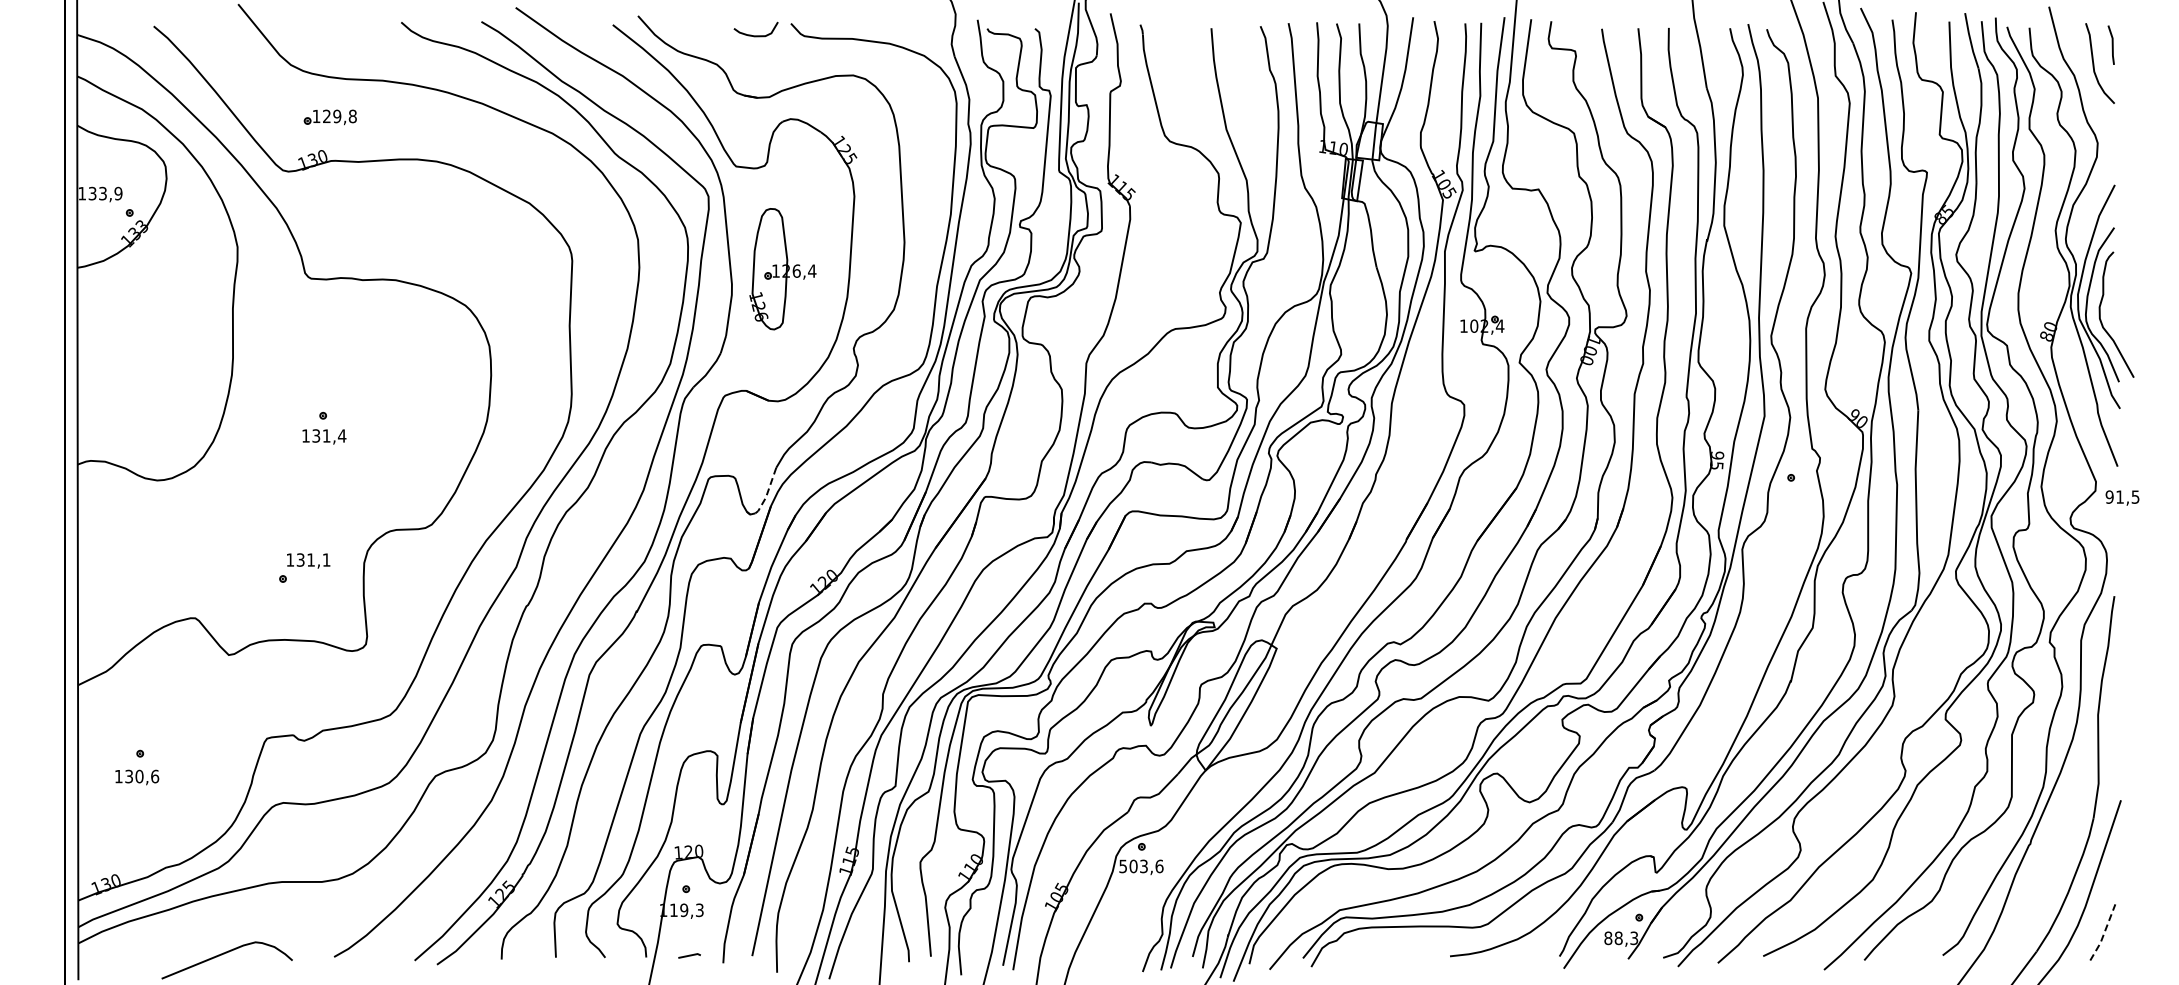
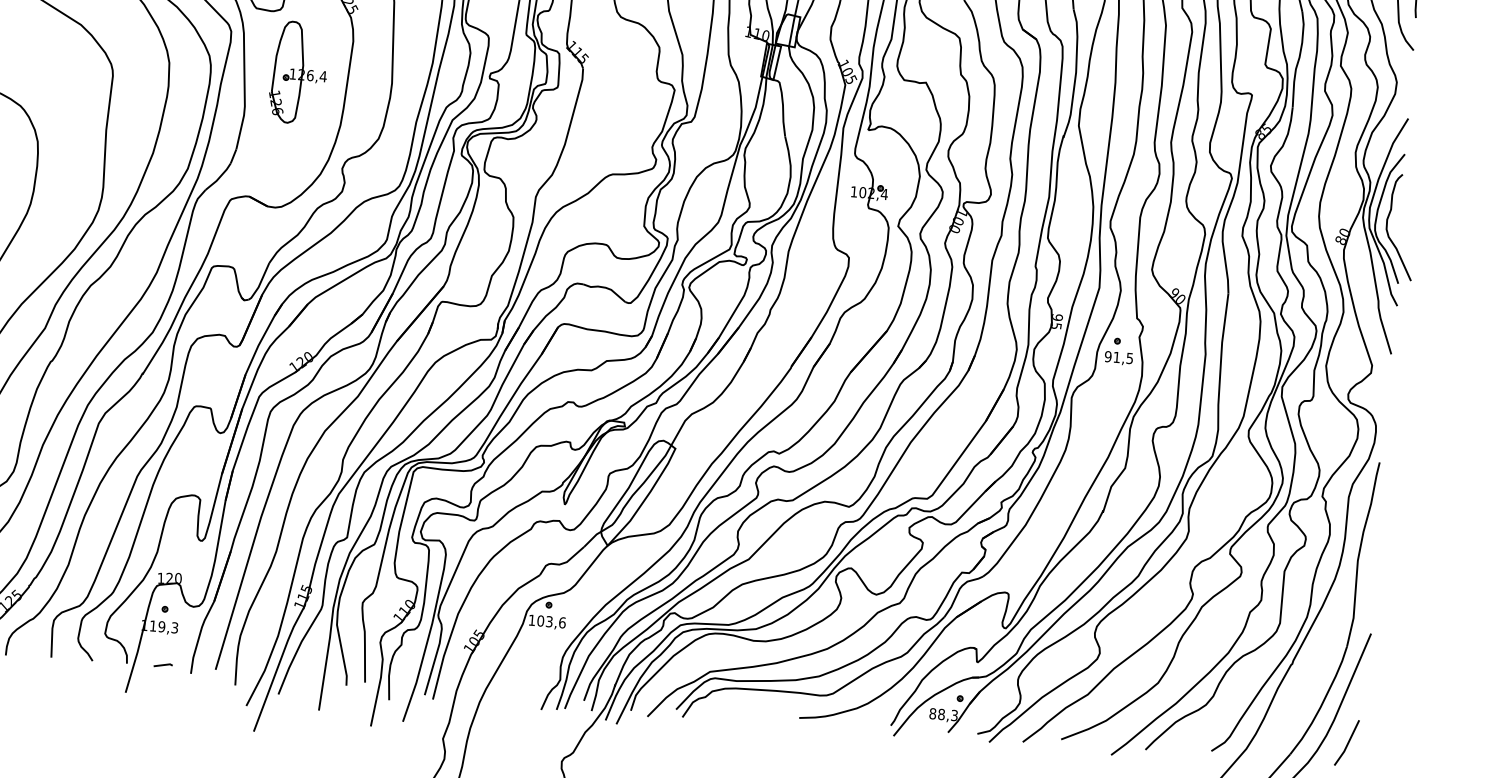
part: (782, 269) -> (298, 73), moved
line: (767, 493) -> (260, 283), dashed -> solid
text: (2122, 497) -> (1118, 357), moved
text: (1122, 866) -> (531, 620), 503,6 -> 103,6
line: (2104, 933) -> (1348, 743), dashed -> solid

